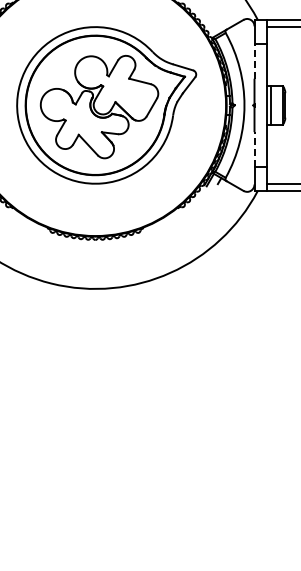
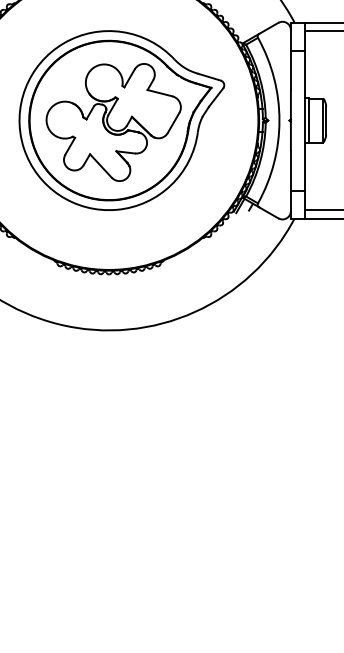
line: (254, 60) -> (290, 69), dashed -> solid
line: (254, 148) -> (290, 169), dashed -> solid

